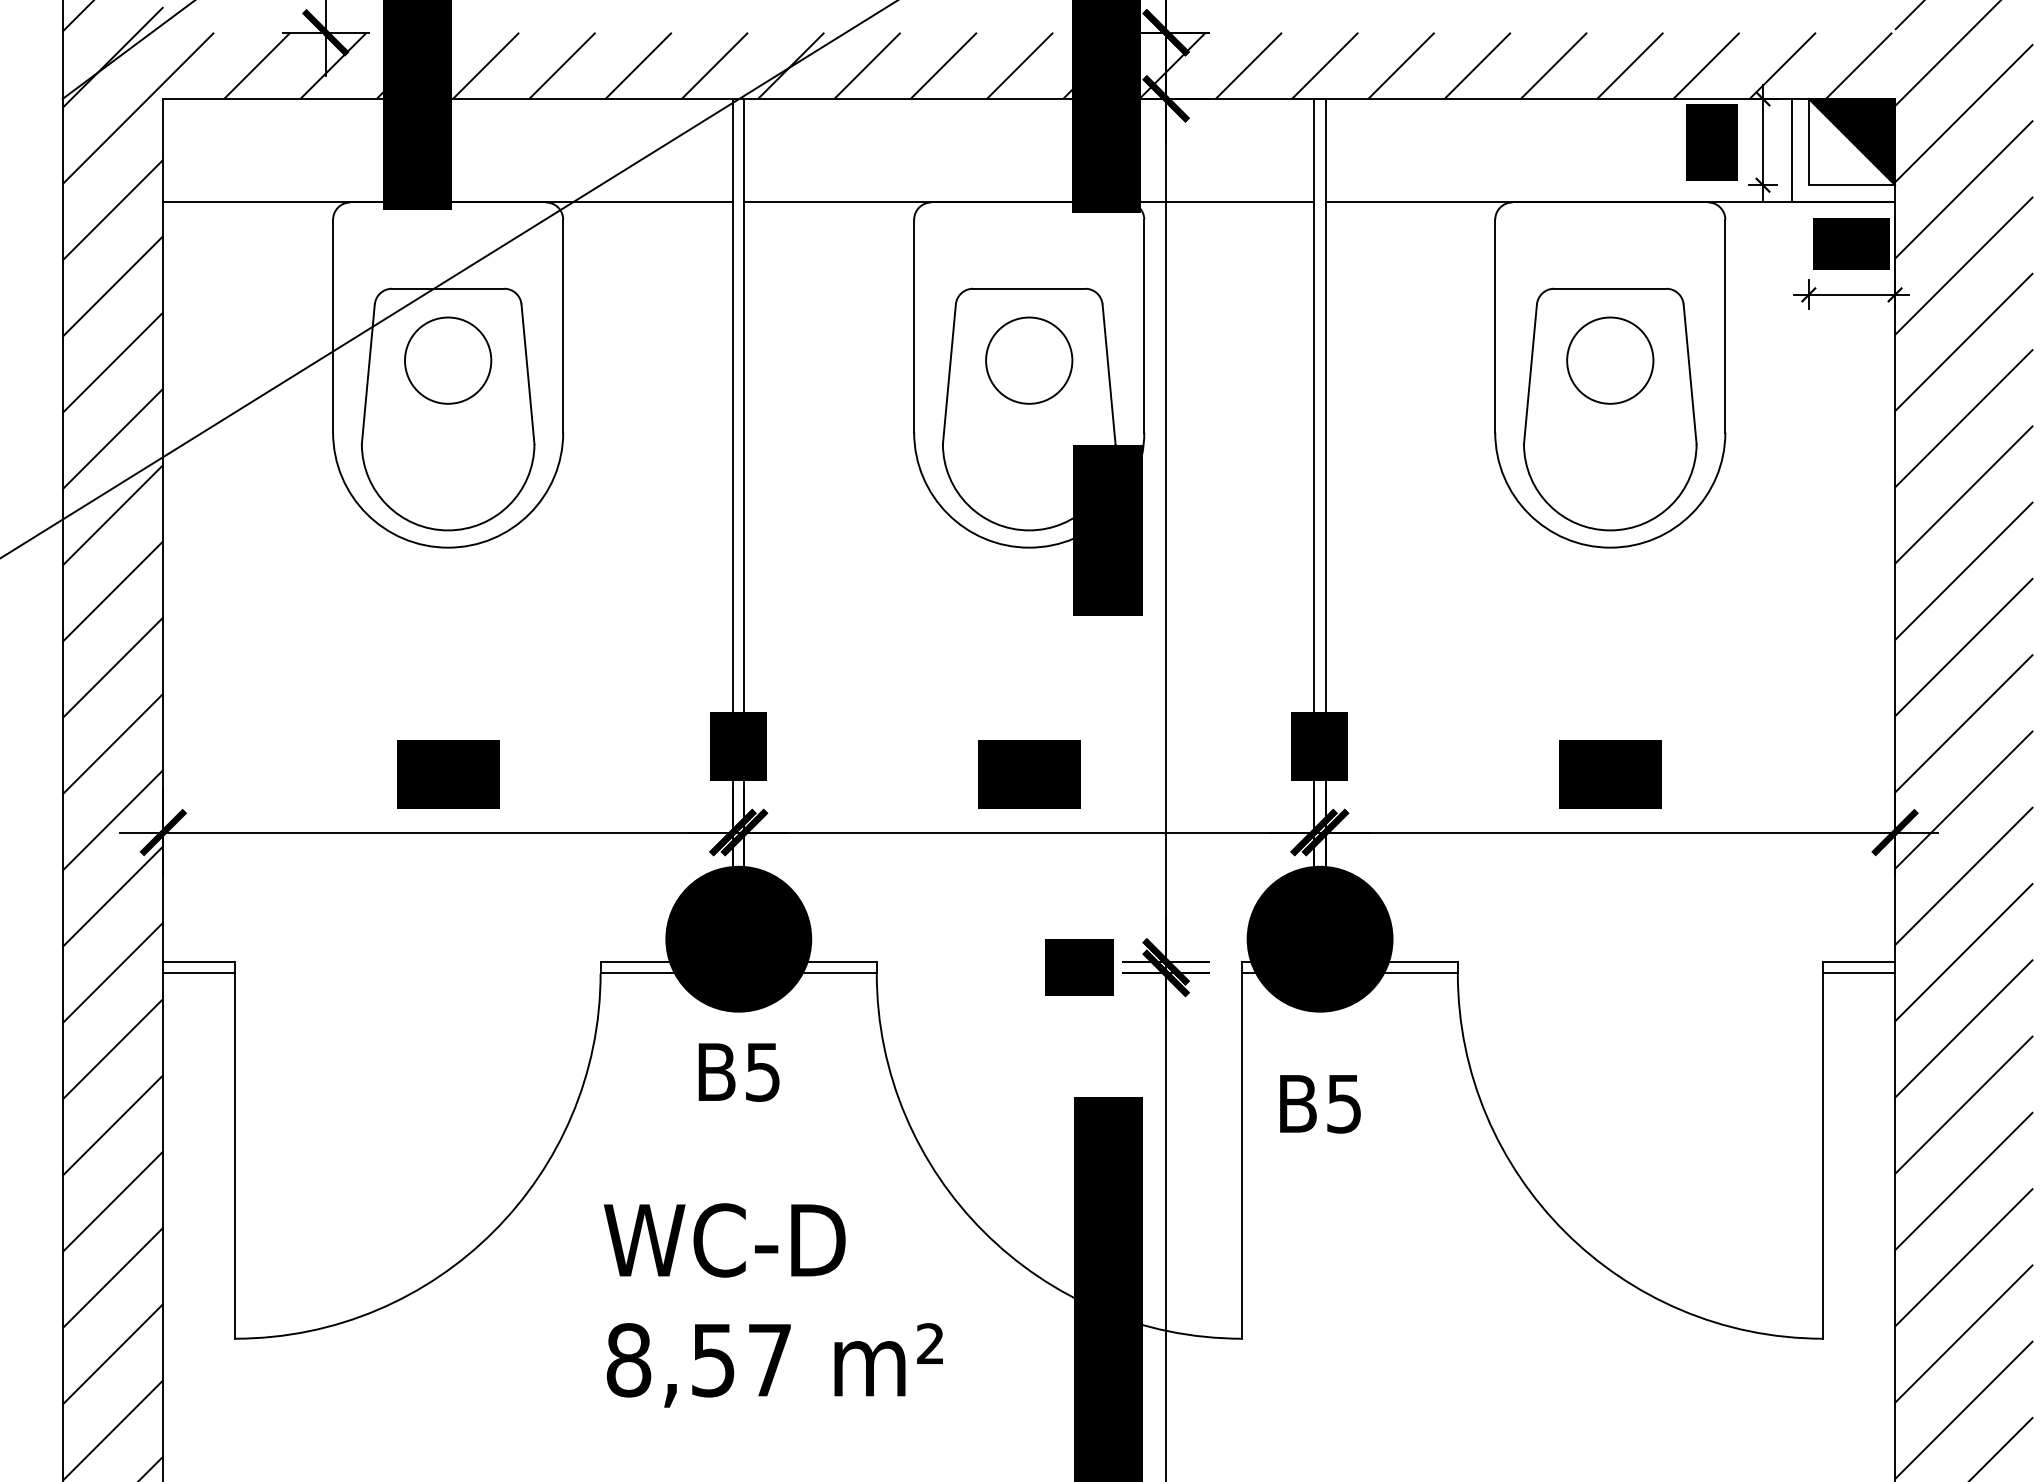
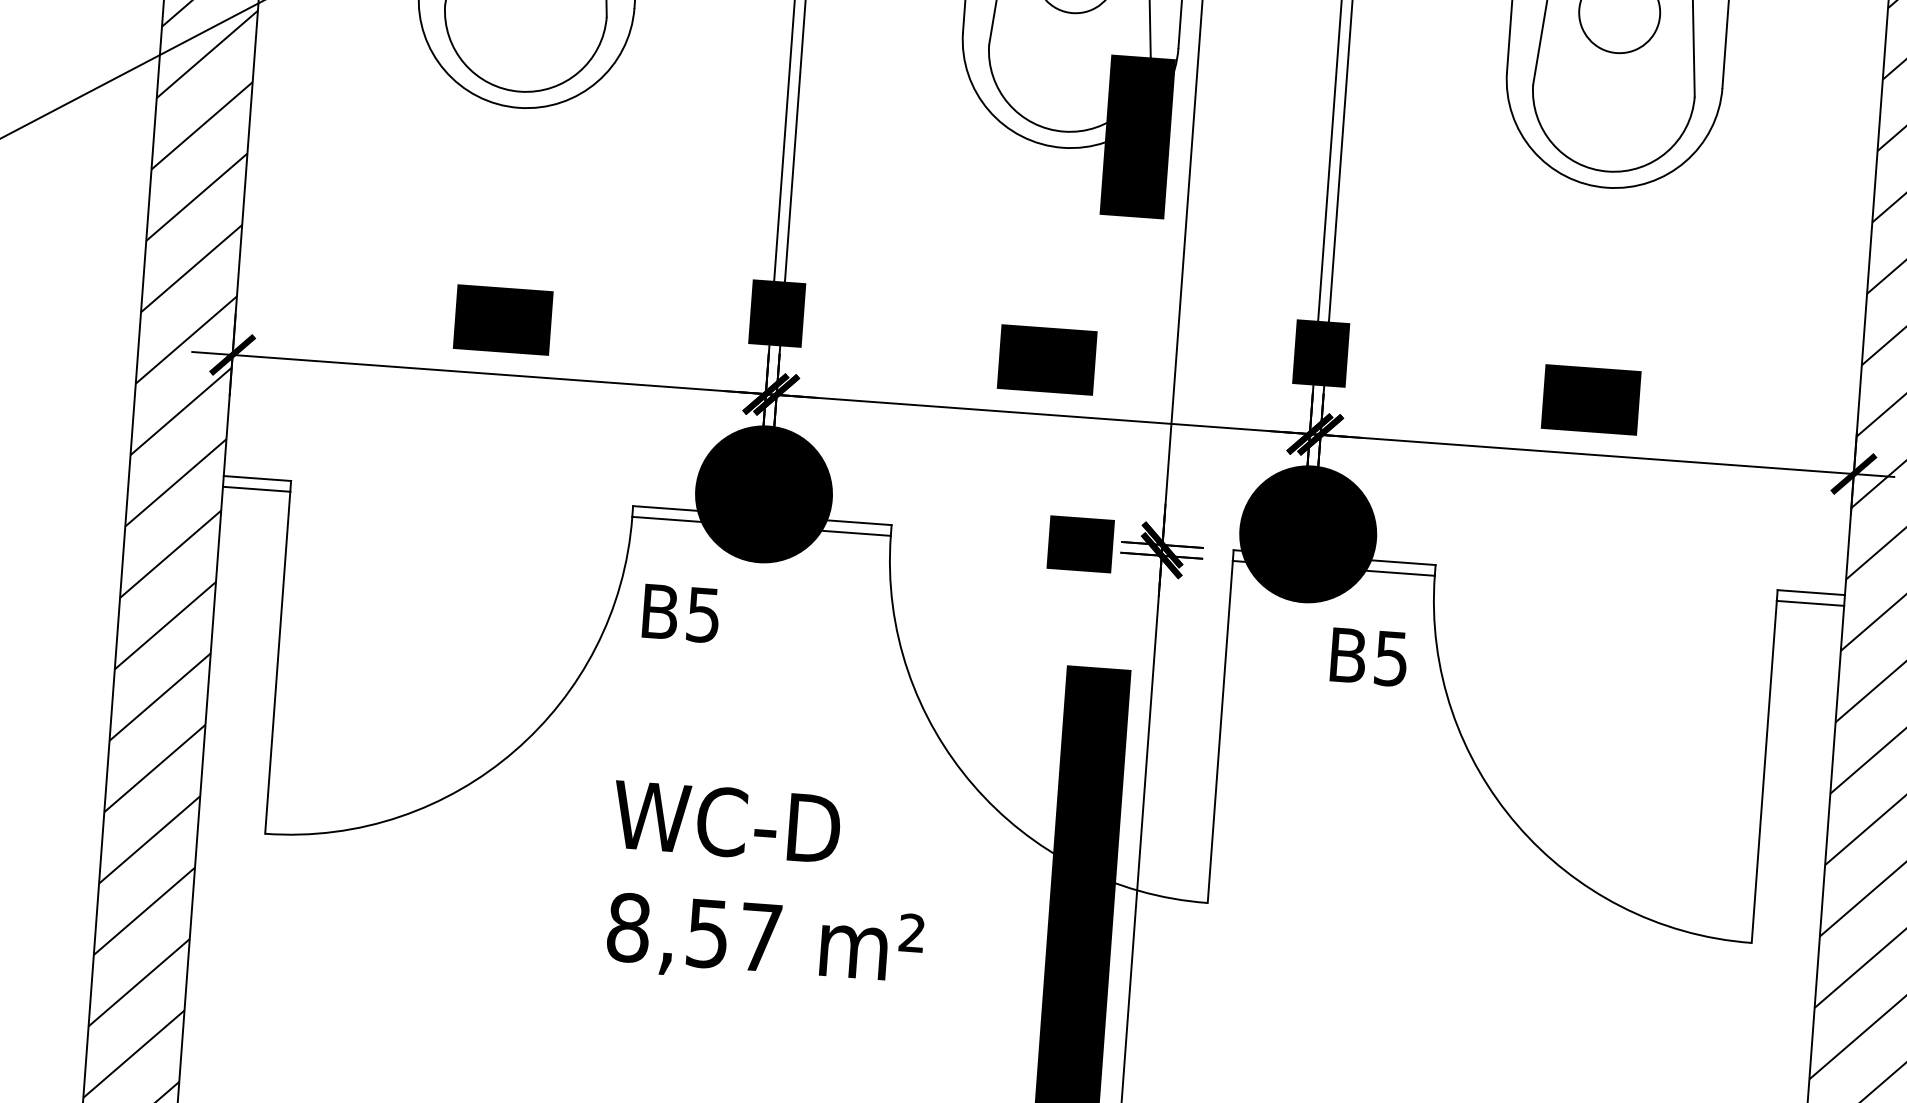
text: (738, 1072) -> (680, 613), moved
text: (1320, 1104) -> (1369, 657), moved
text: (773, 1305) -> (767, 886), moved

